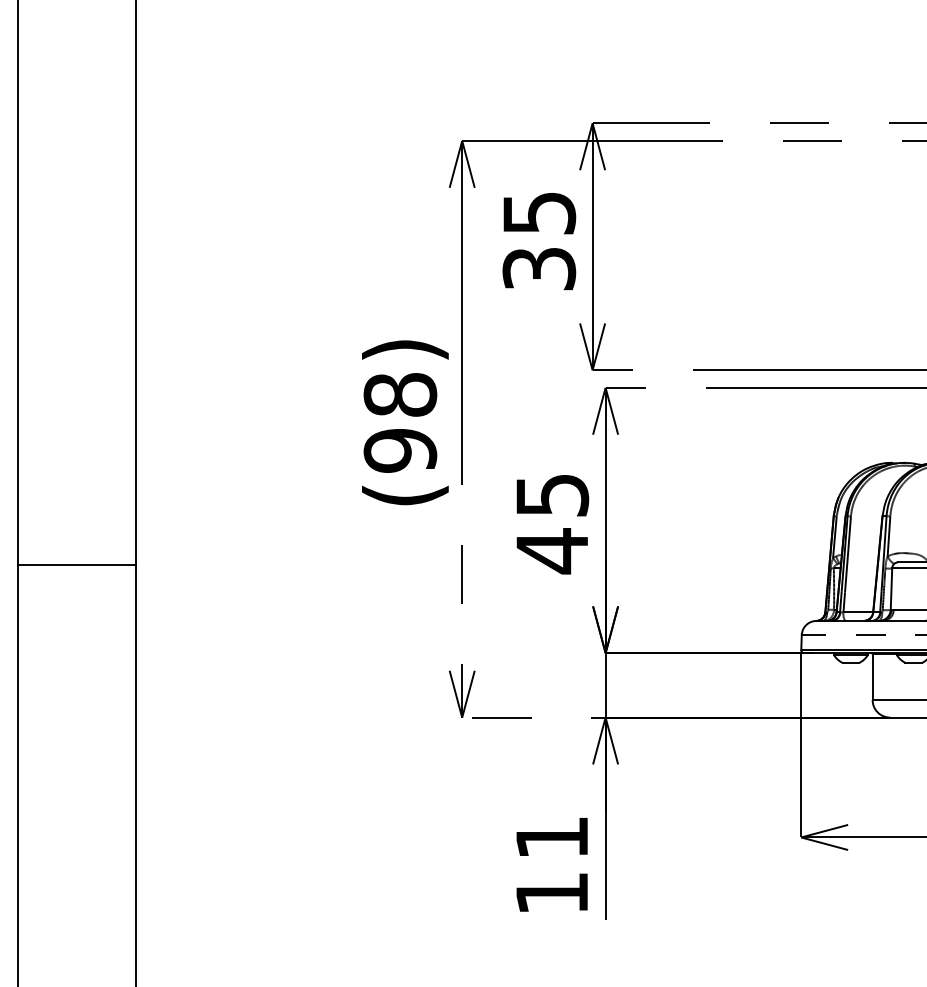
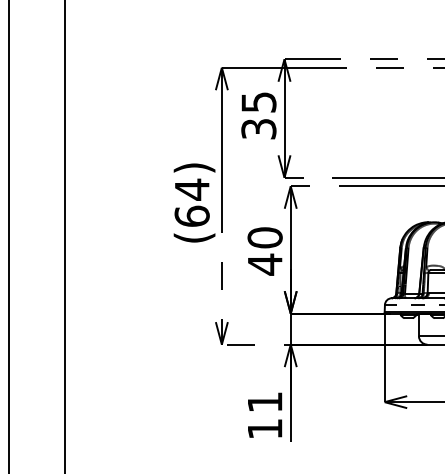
text: (398, 421) -> (191, 202), (98) -> (64)
text: (550, 494) -> (264, 237), 45 -> 40
line: (76, 565) -> (36, 271), removed

